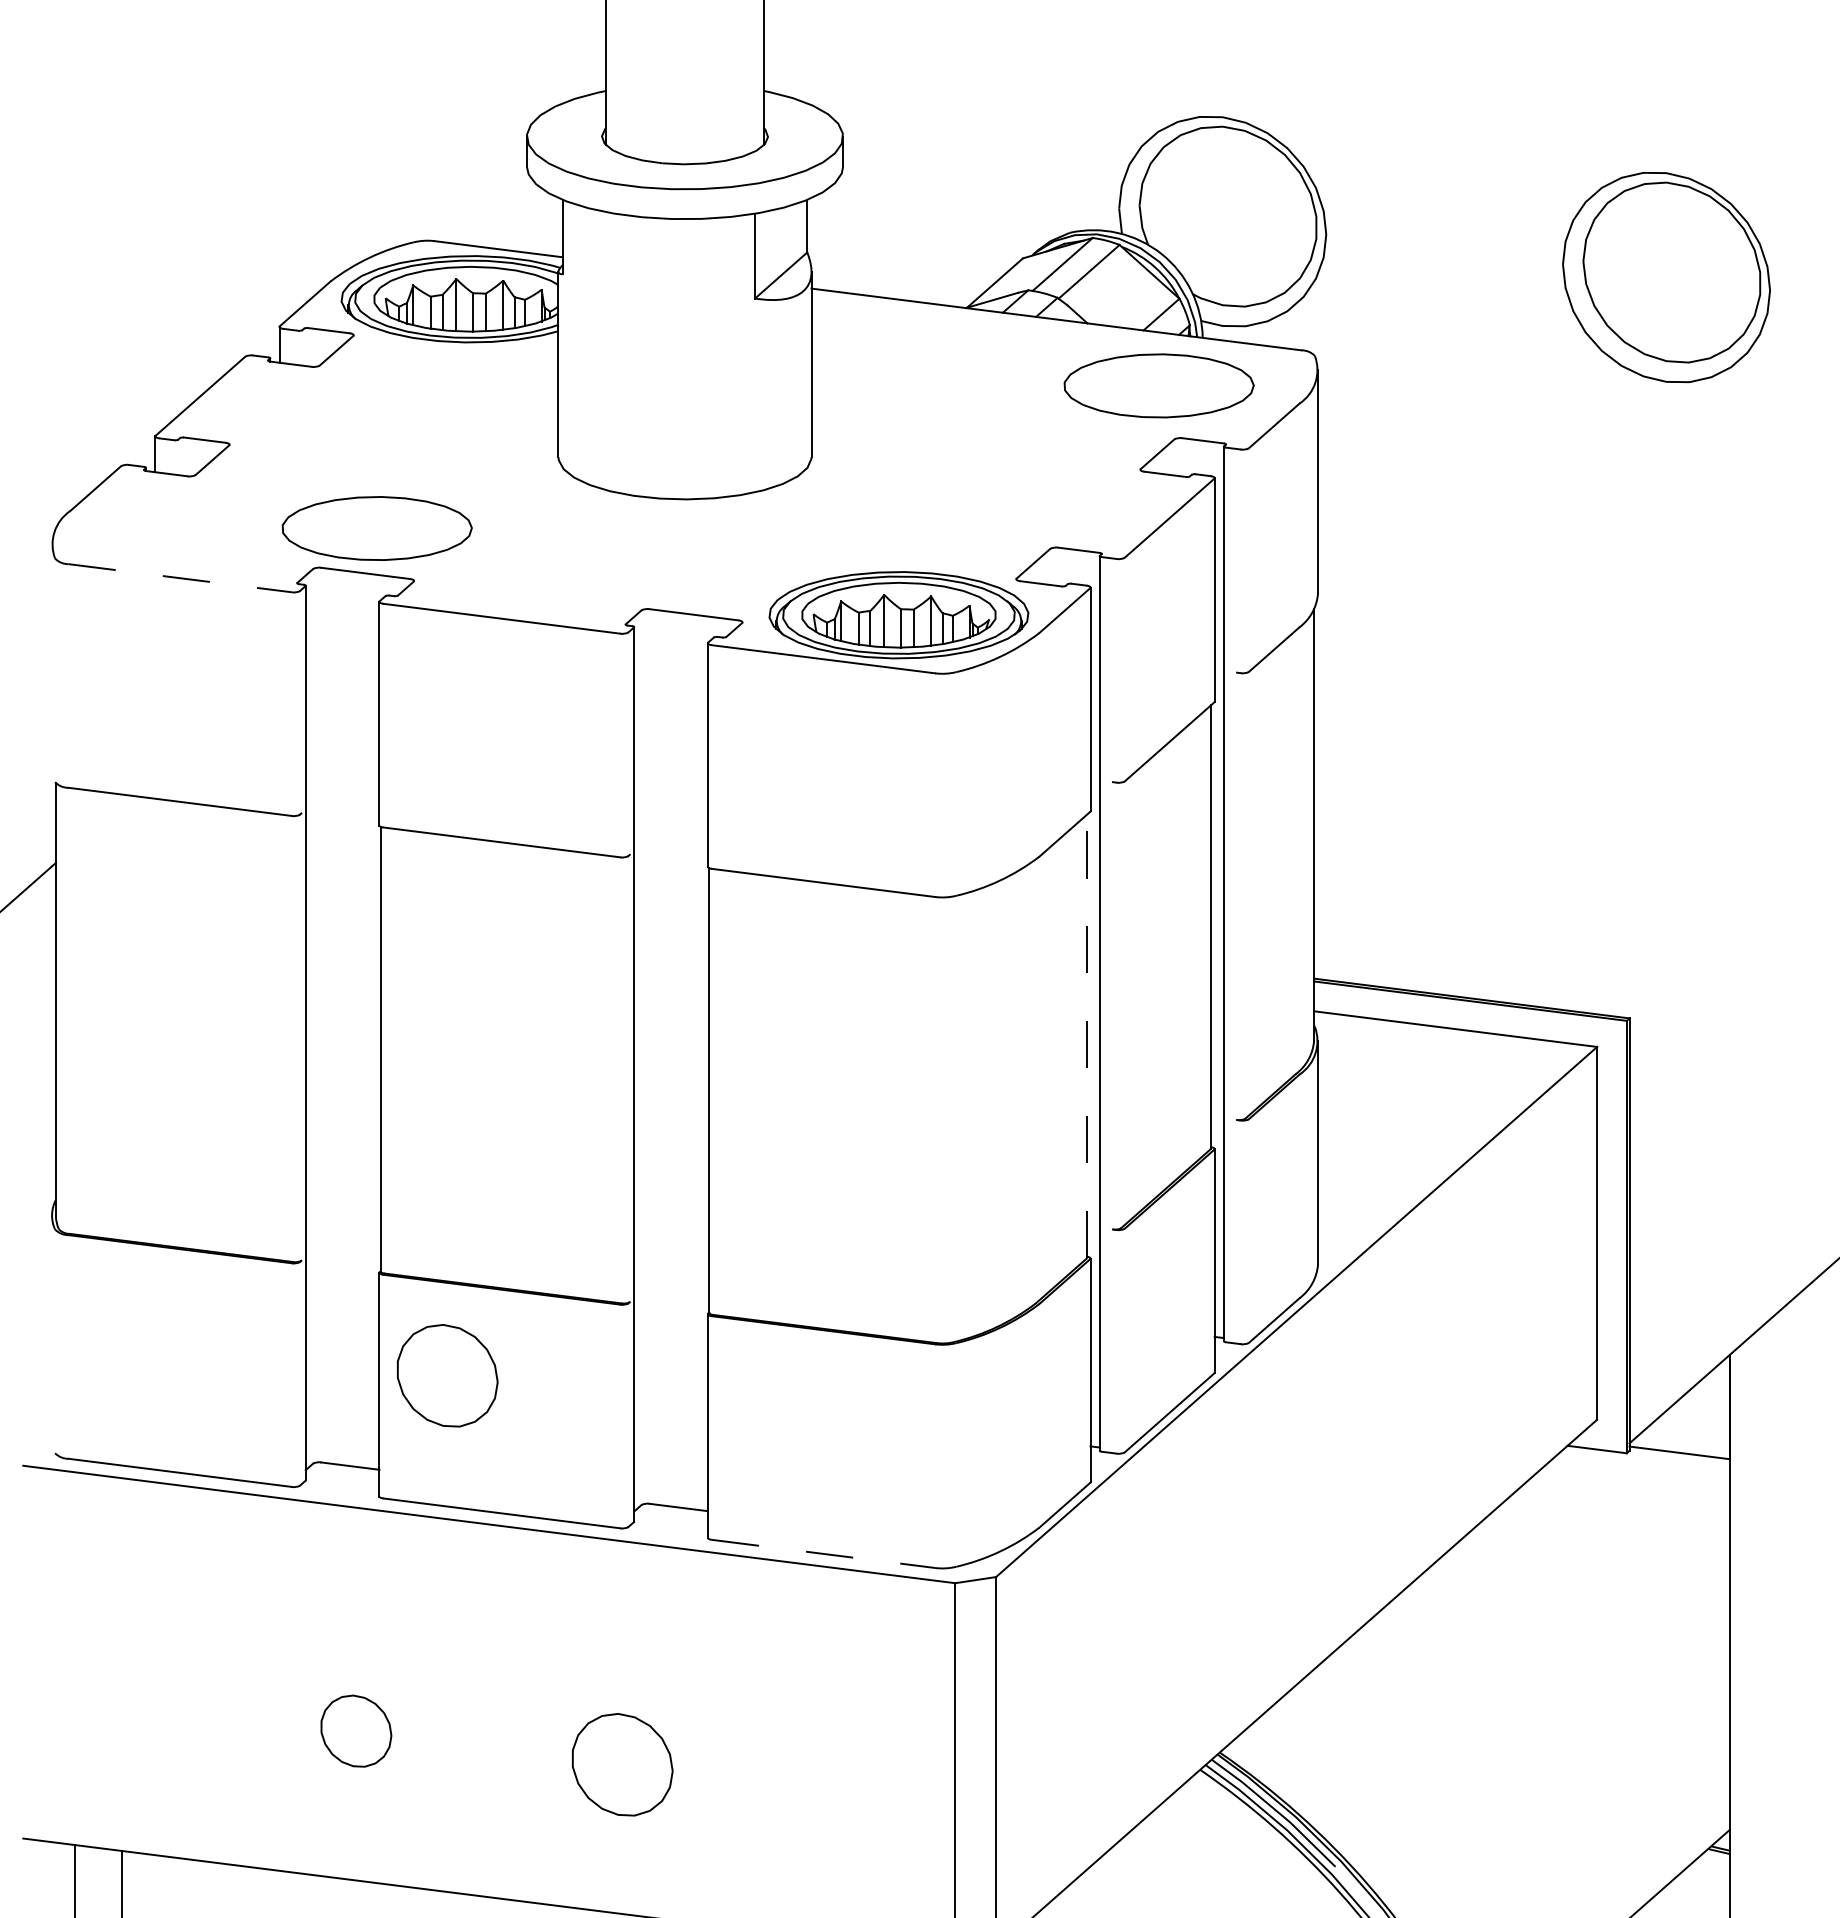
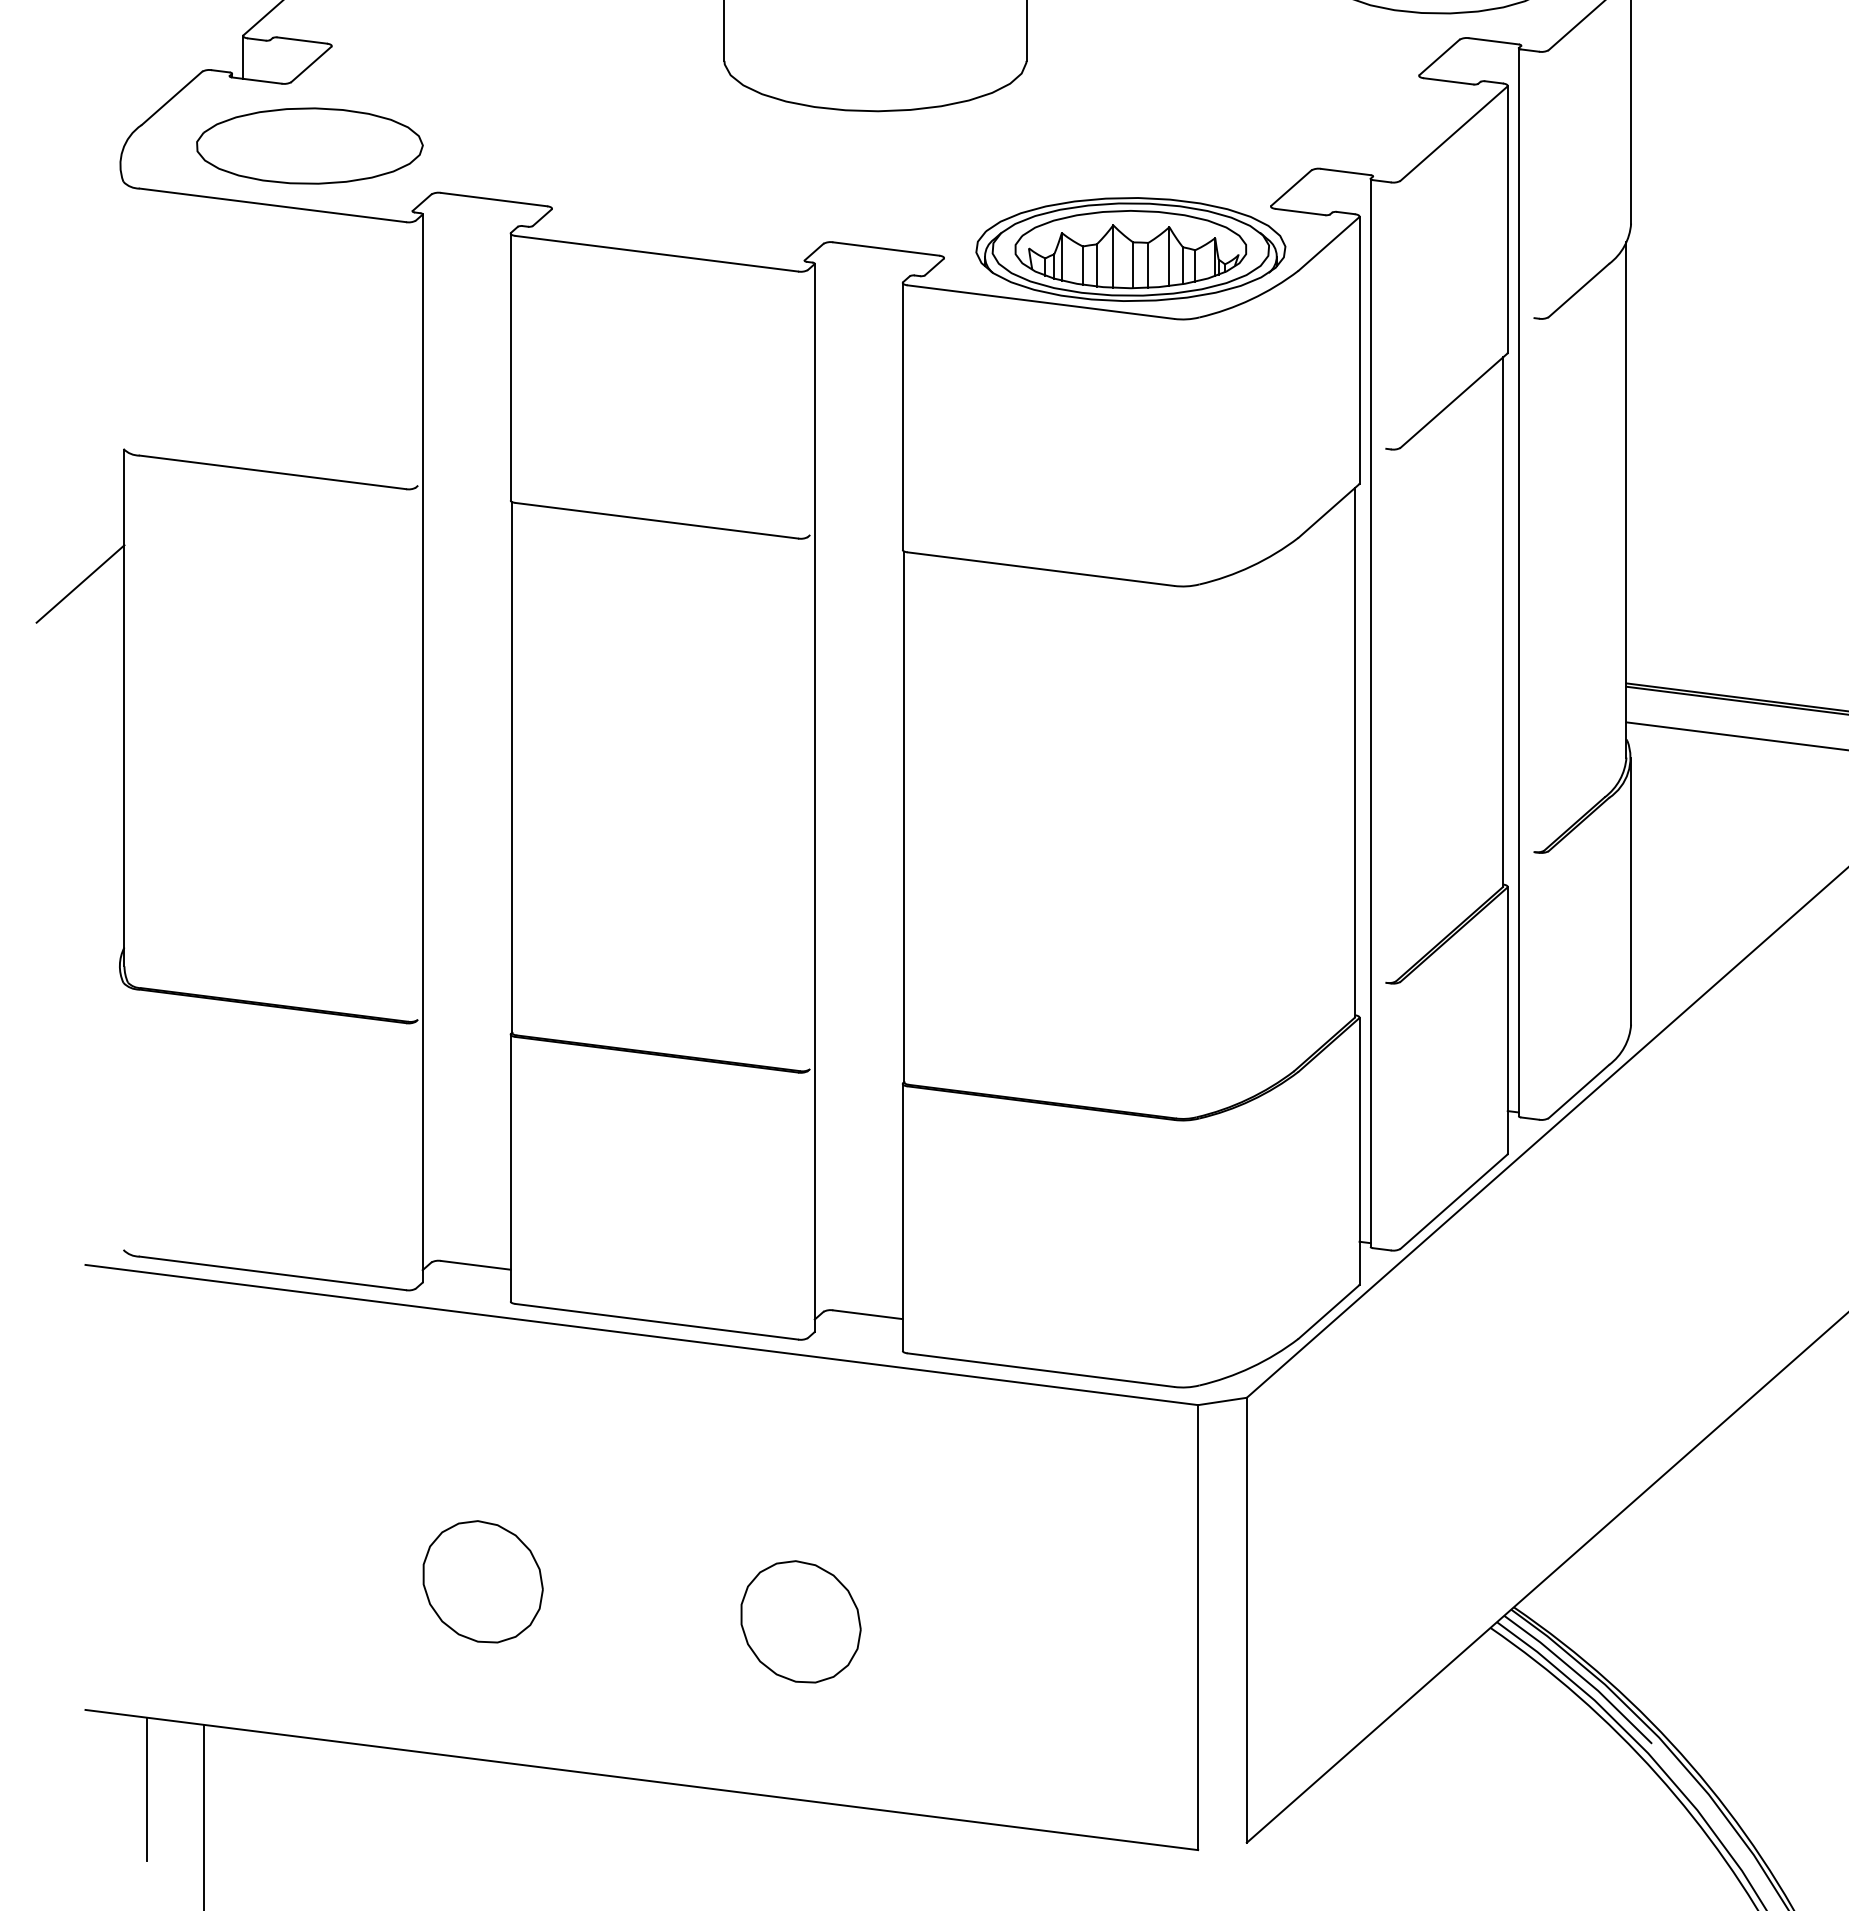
part: (376, 528) -> (309, 146), moved
line: (180, 578) -> (273, 205), dashed -> solid
line: (1086, 1036) -> (1354, 752), dashed -> solid
part: (447, 1375) -> (591, 1157), removed
line: (824, 1553) -> (1041, 1369), dashed -> solid
part: (356, 1730) -> (483, 1580), size x1.43

